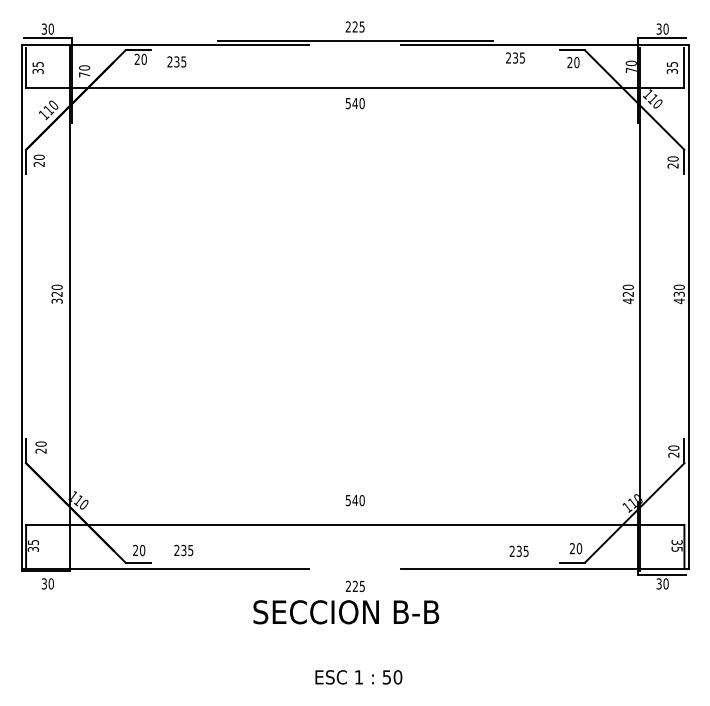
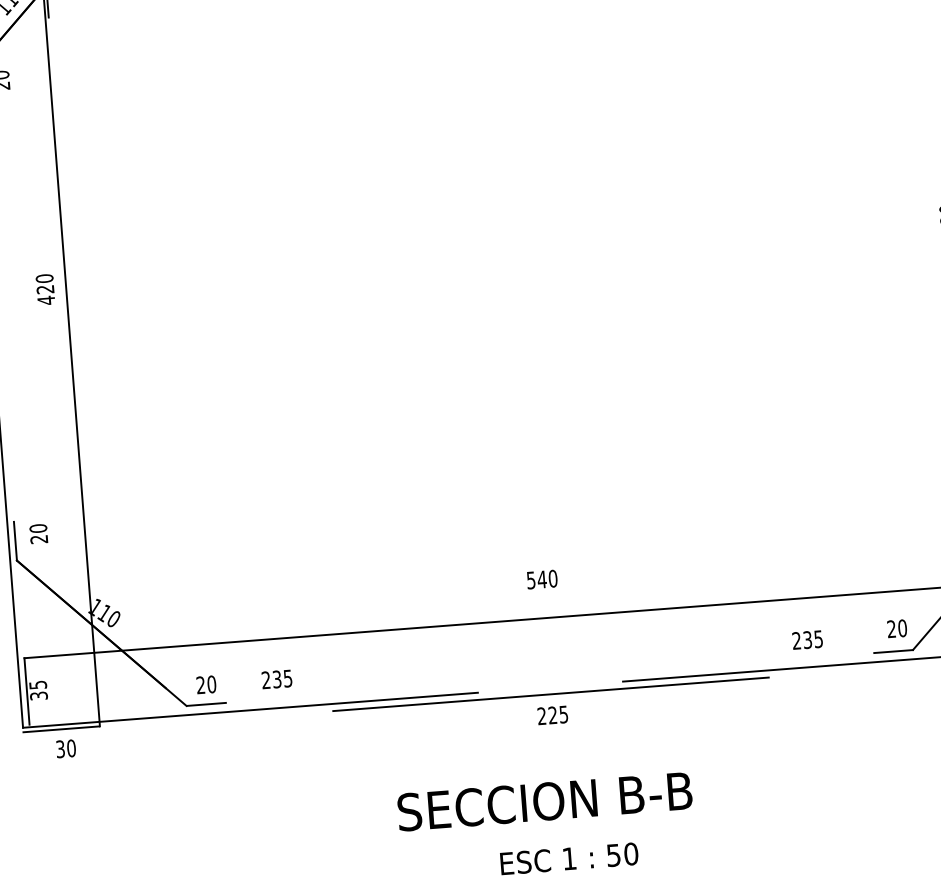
text: (56, 301) -> (45, 301), 320 -> 420
line: (354, 573) -> (549, 695), added
text: (346, 612) -> (545, 802), moved

